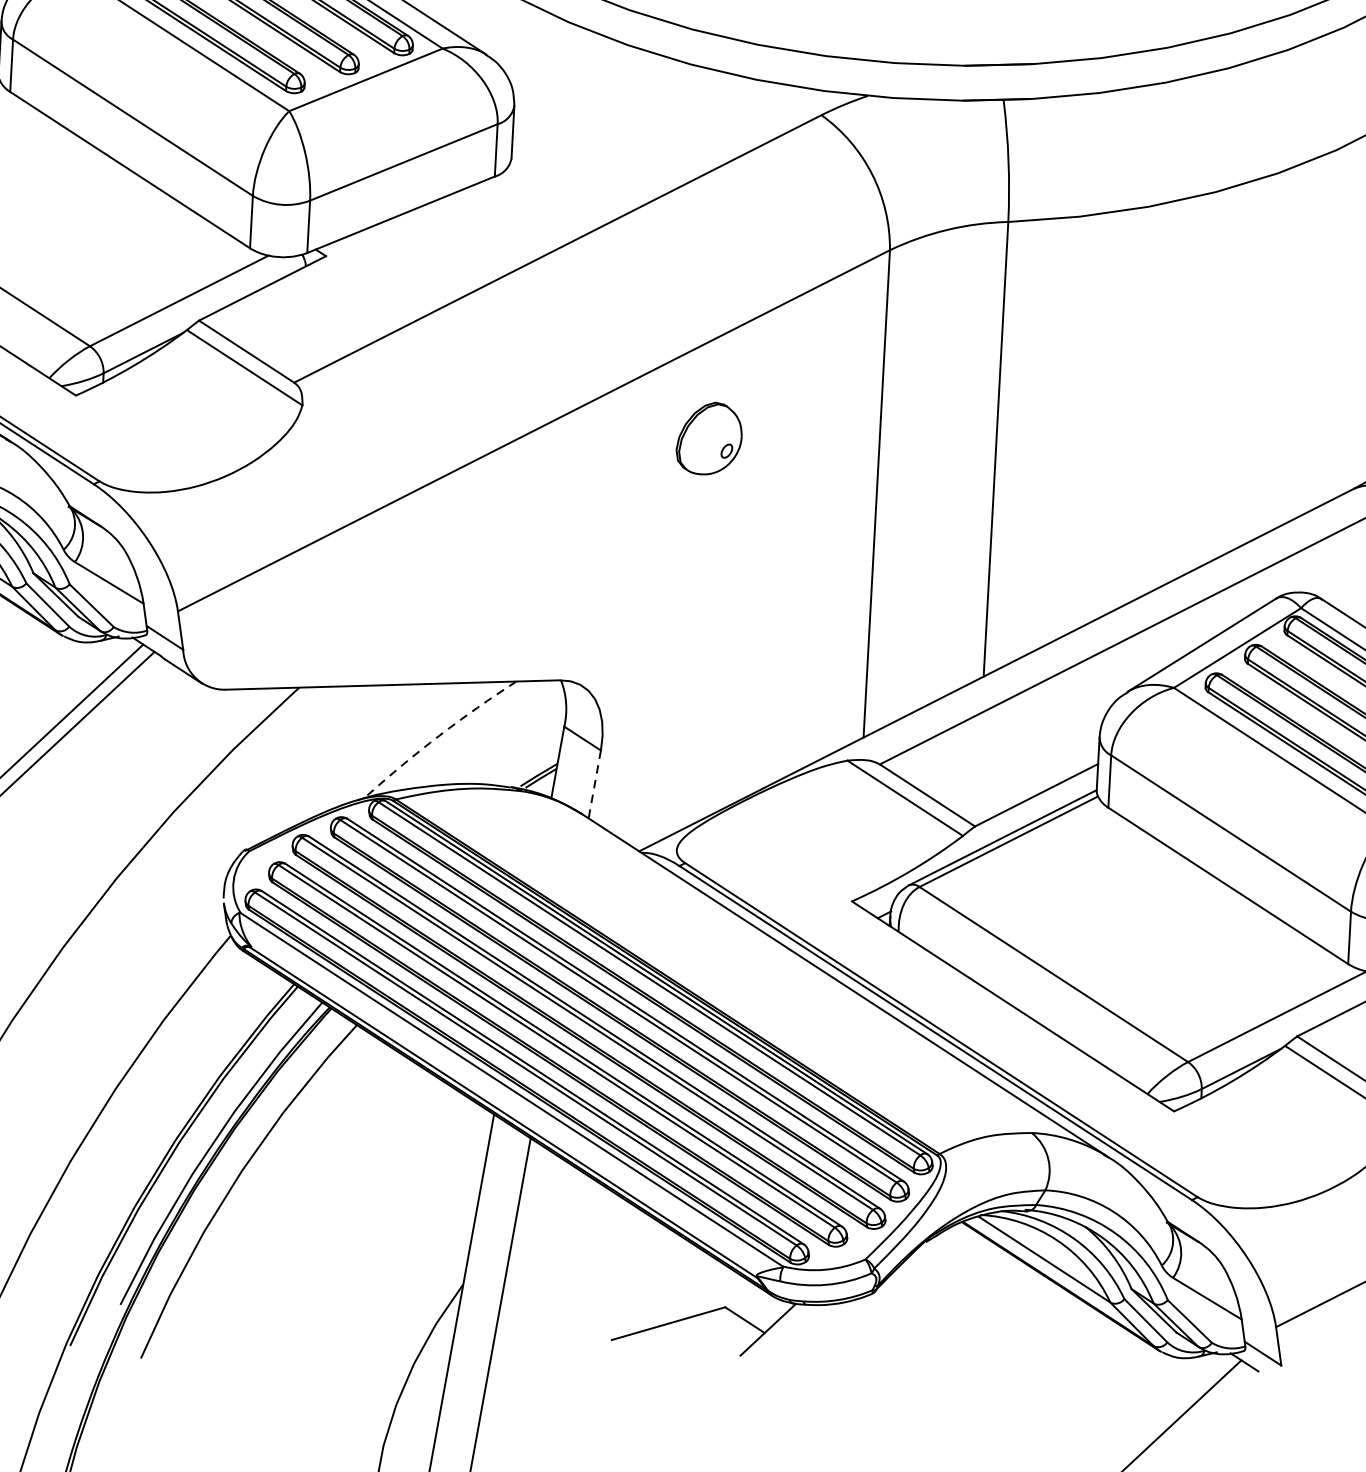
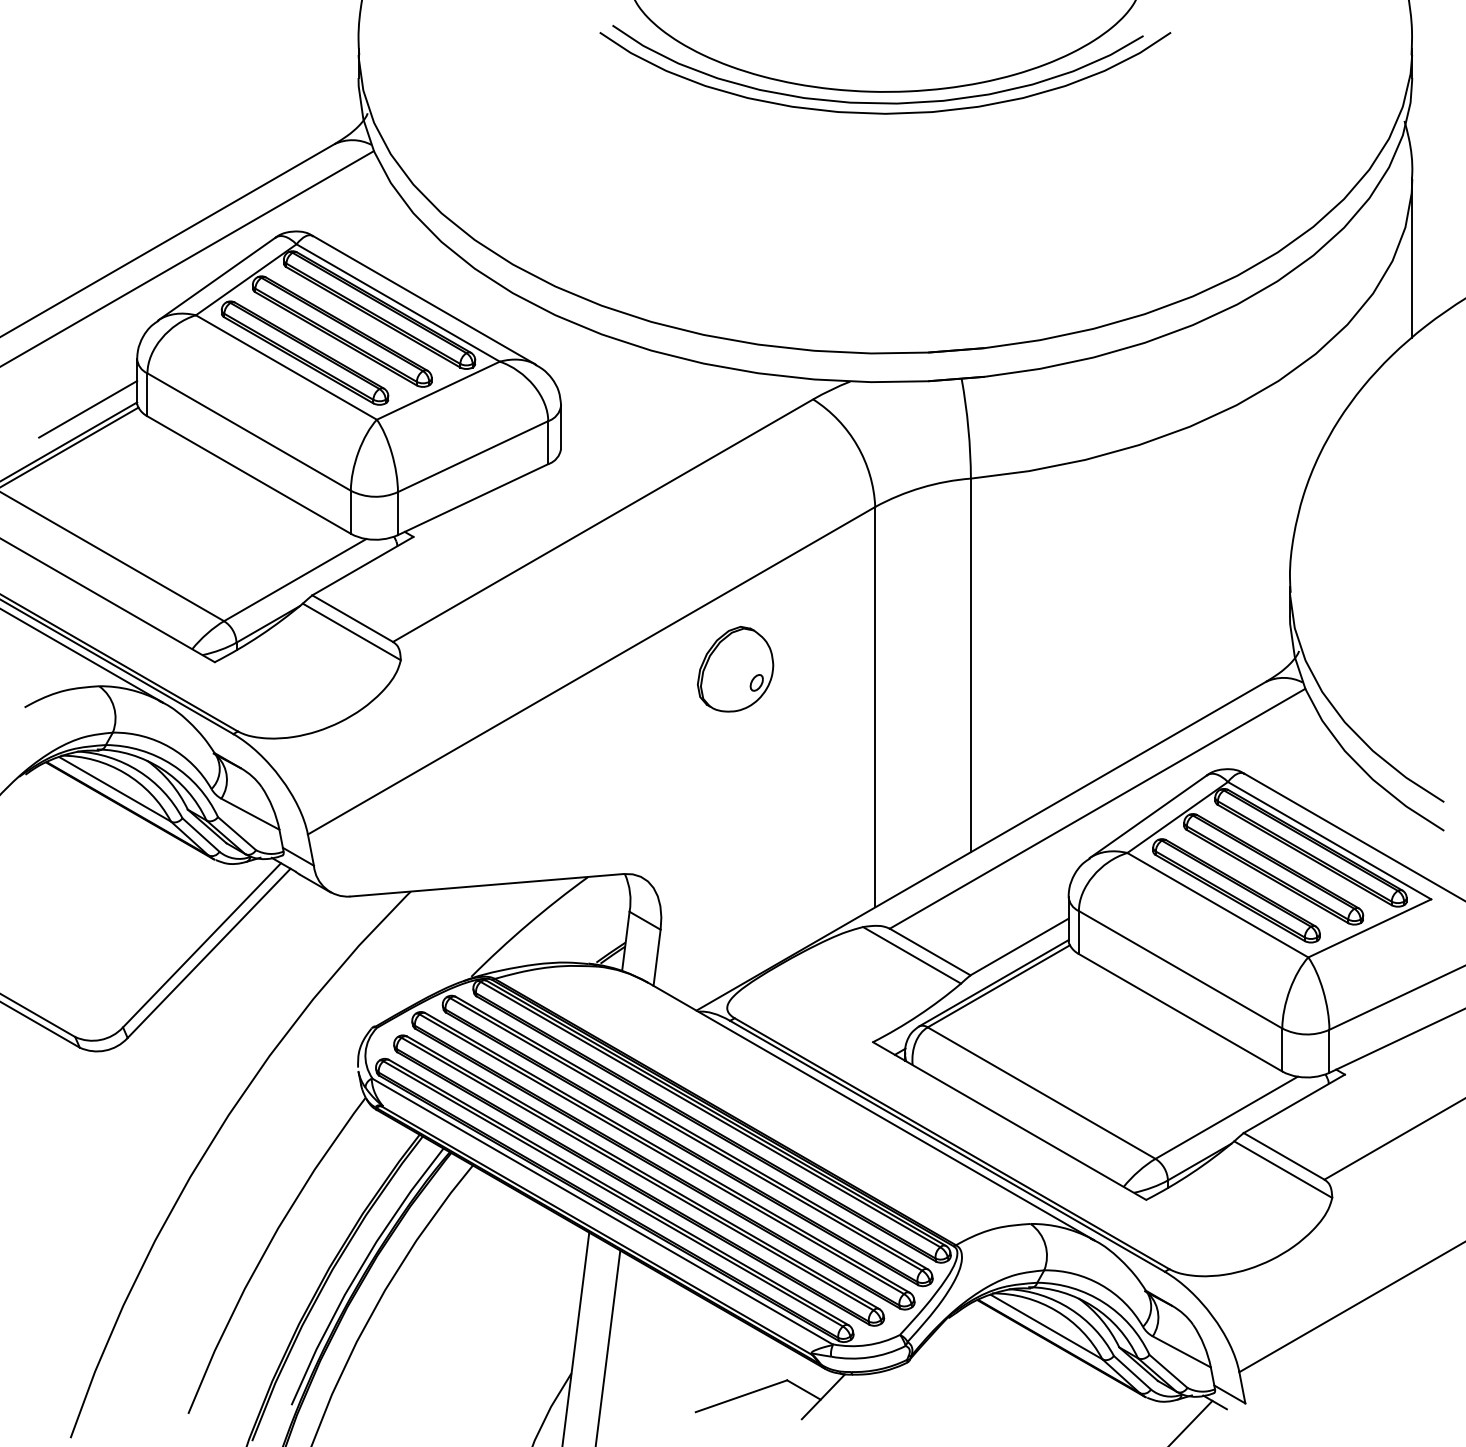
part: (709, 438) -> (735, 669), size x1.43
arc: (439, 735) -> (527, 924), dashed -> solid
line: (595, 785) -> (657, 958), dashed -> solid

